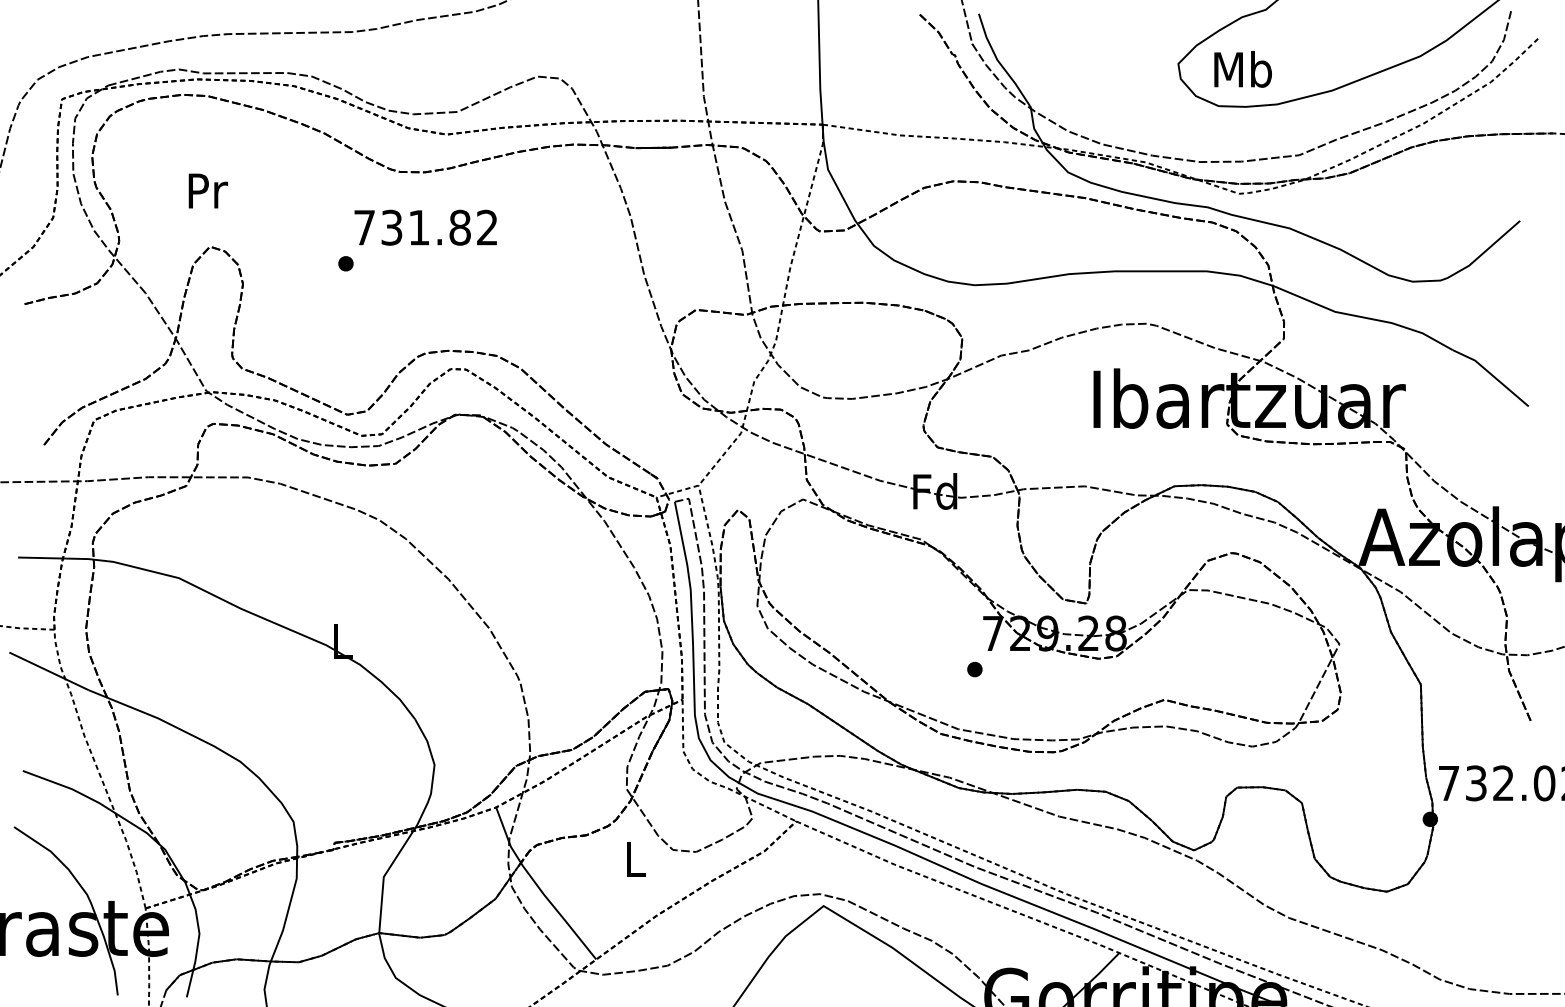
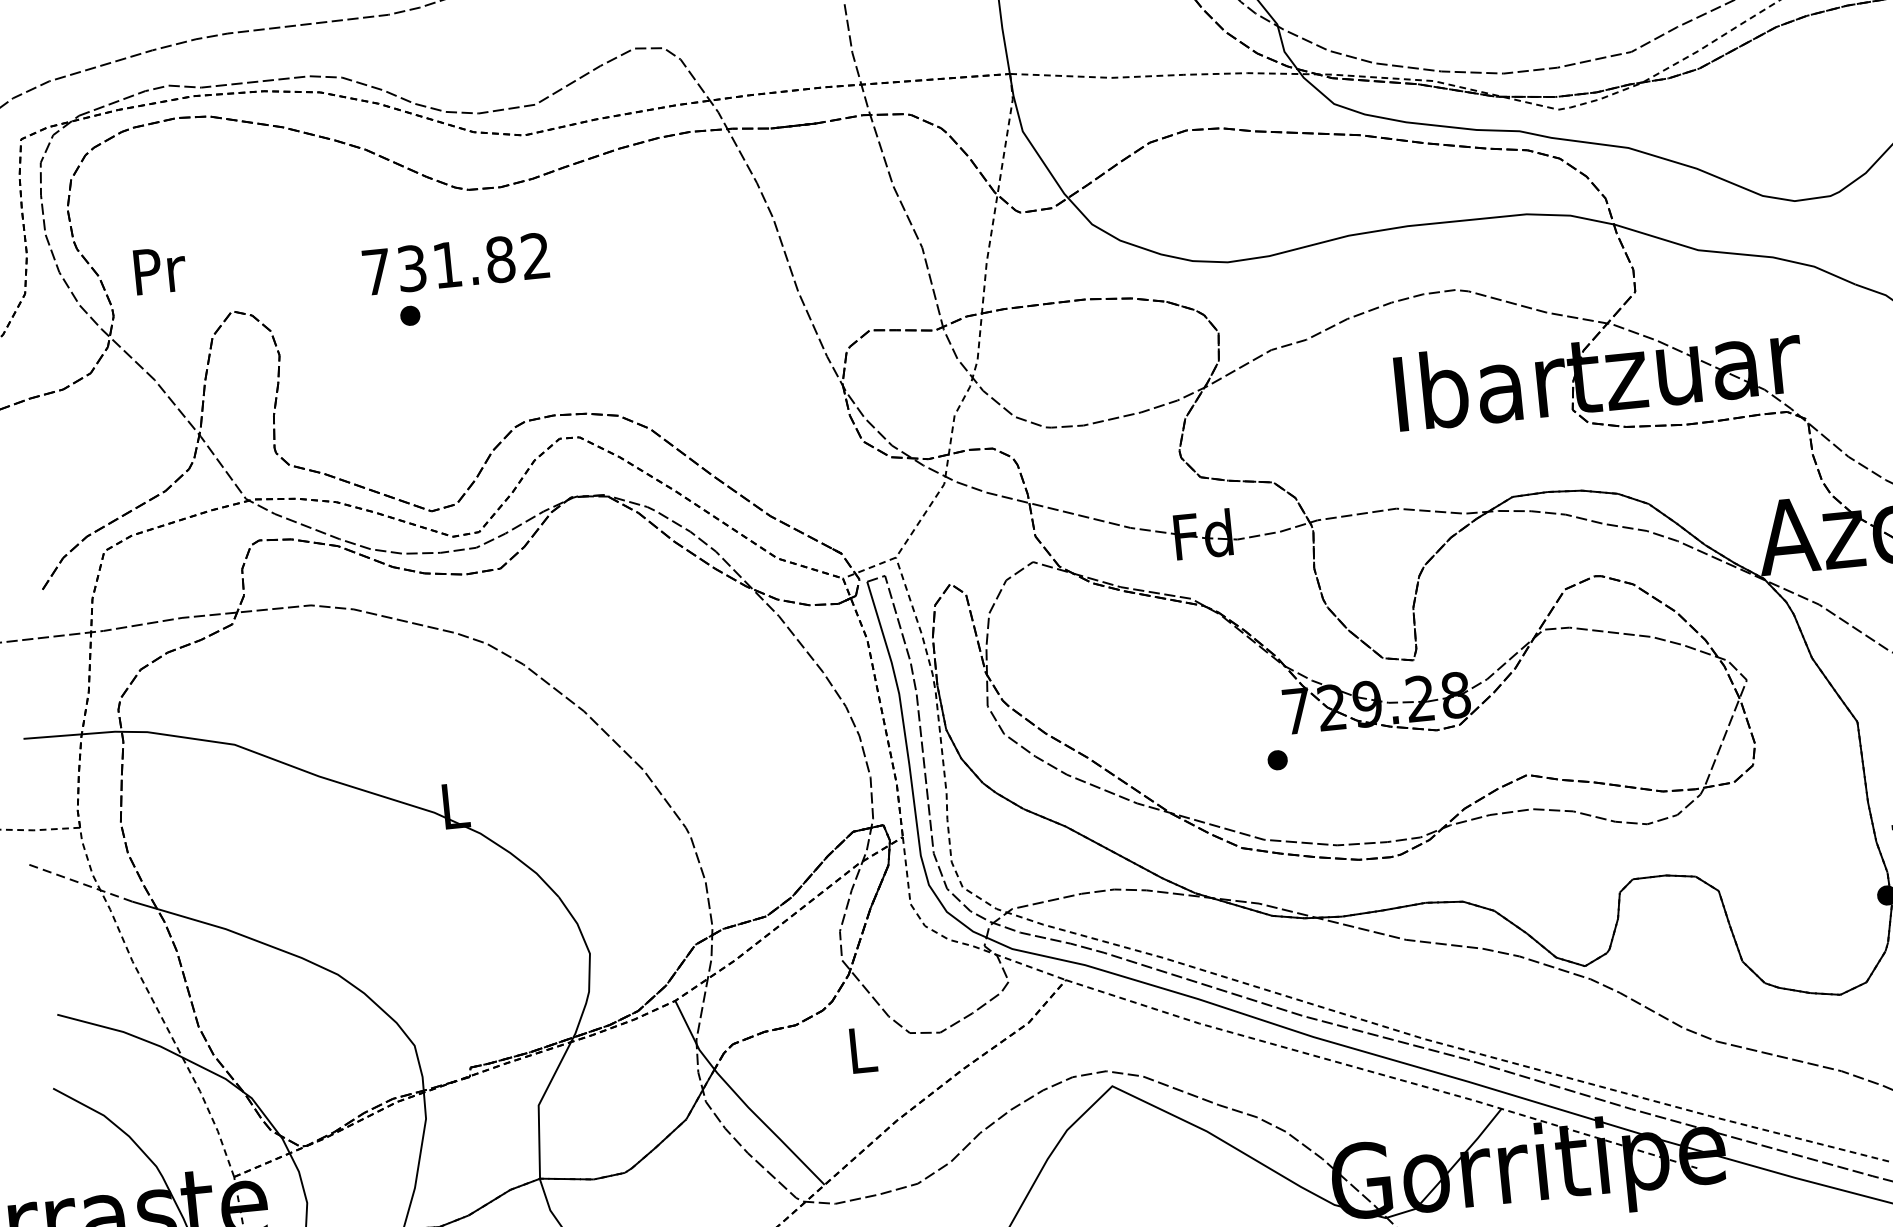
text: (208, 190) -> (160, 269), moved
text: (425, 227) -> (455, 263), moved
line: (49, 671) -> (78, 882), solid -> dashed

